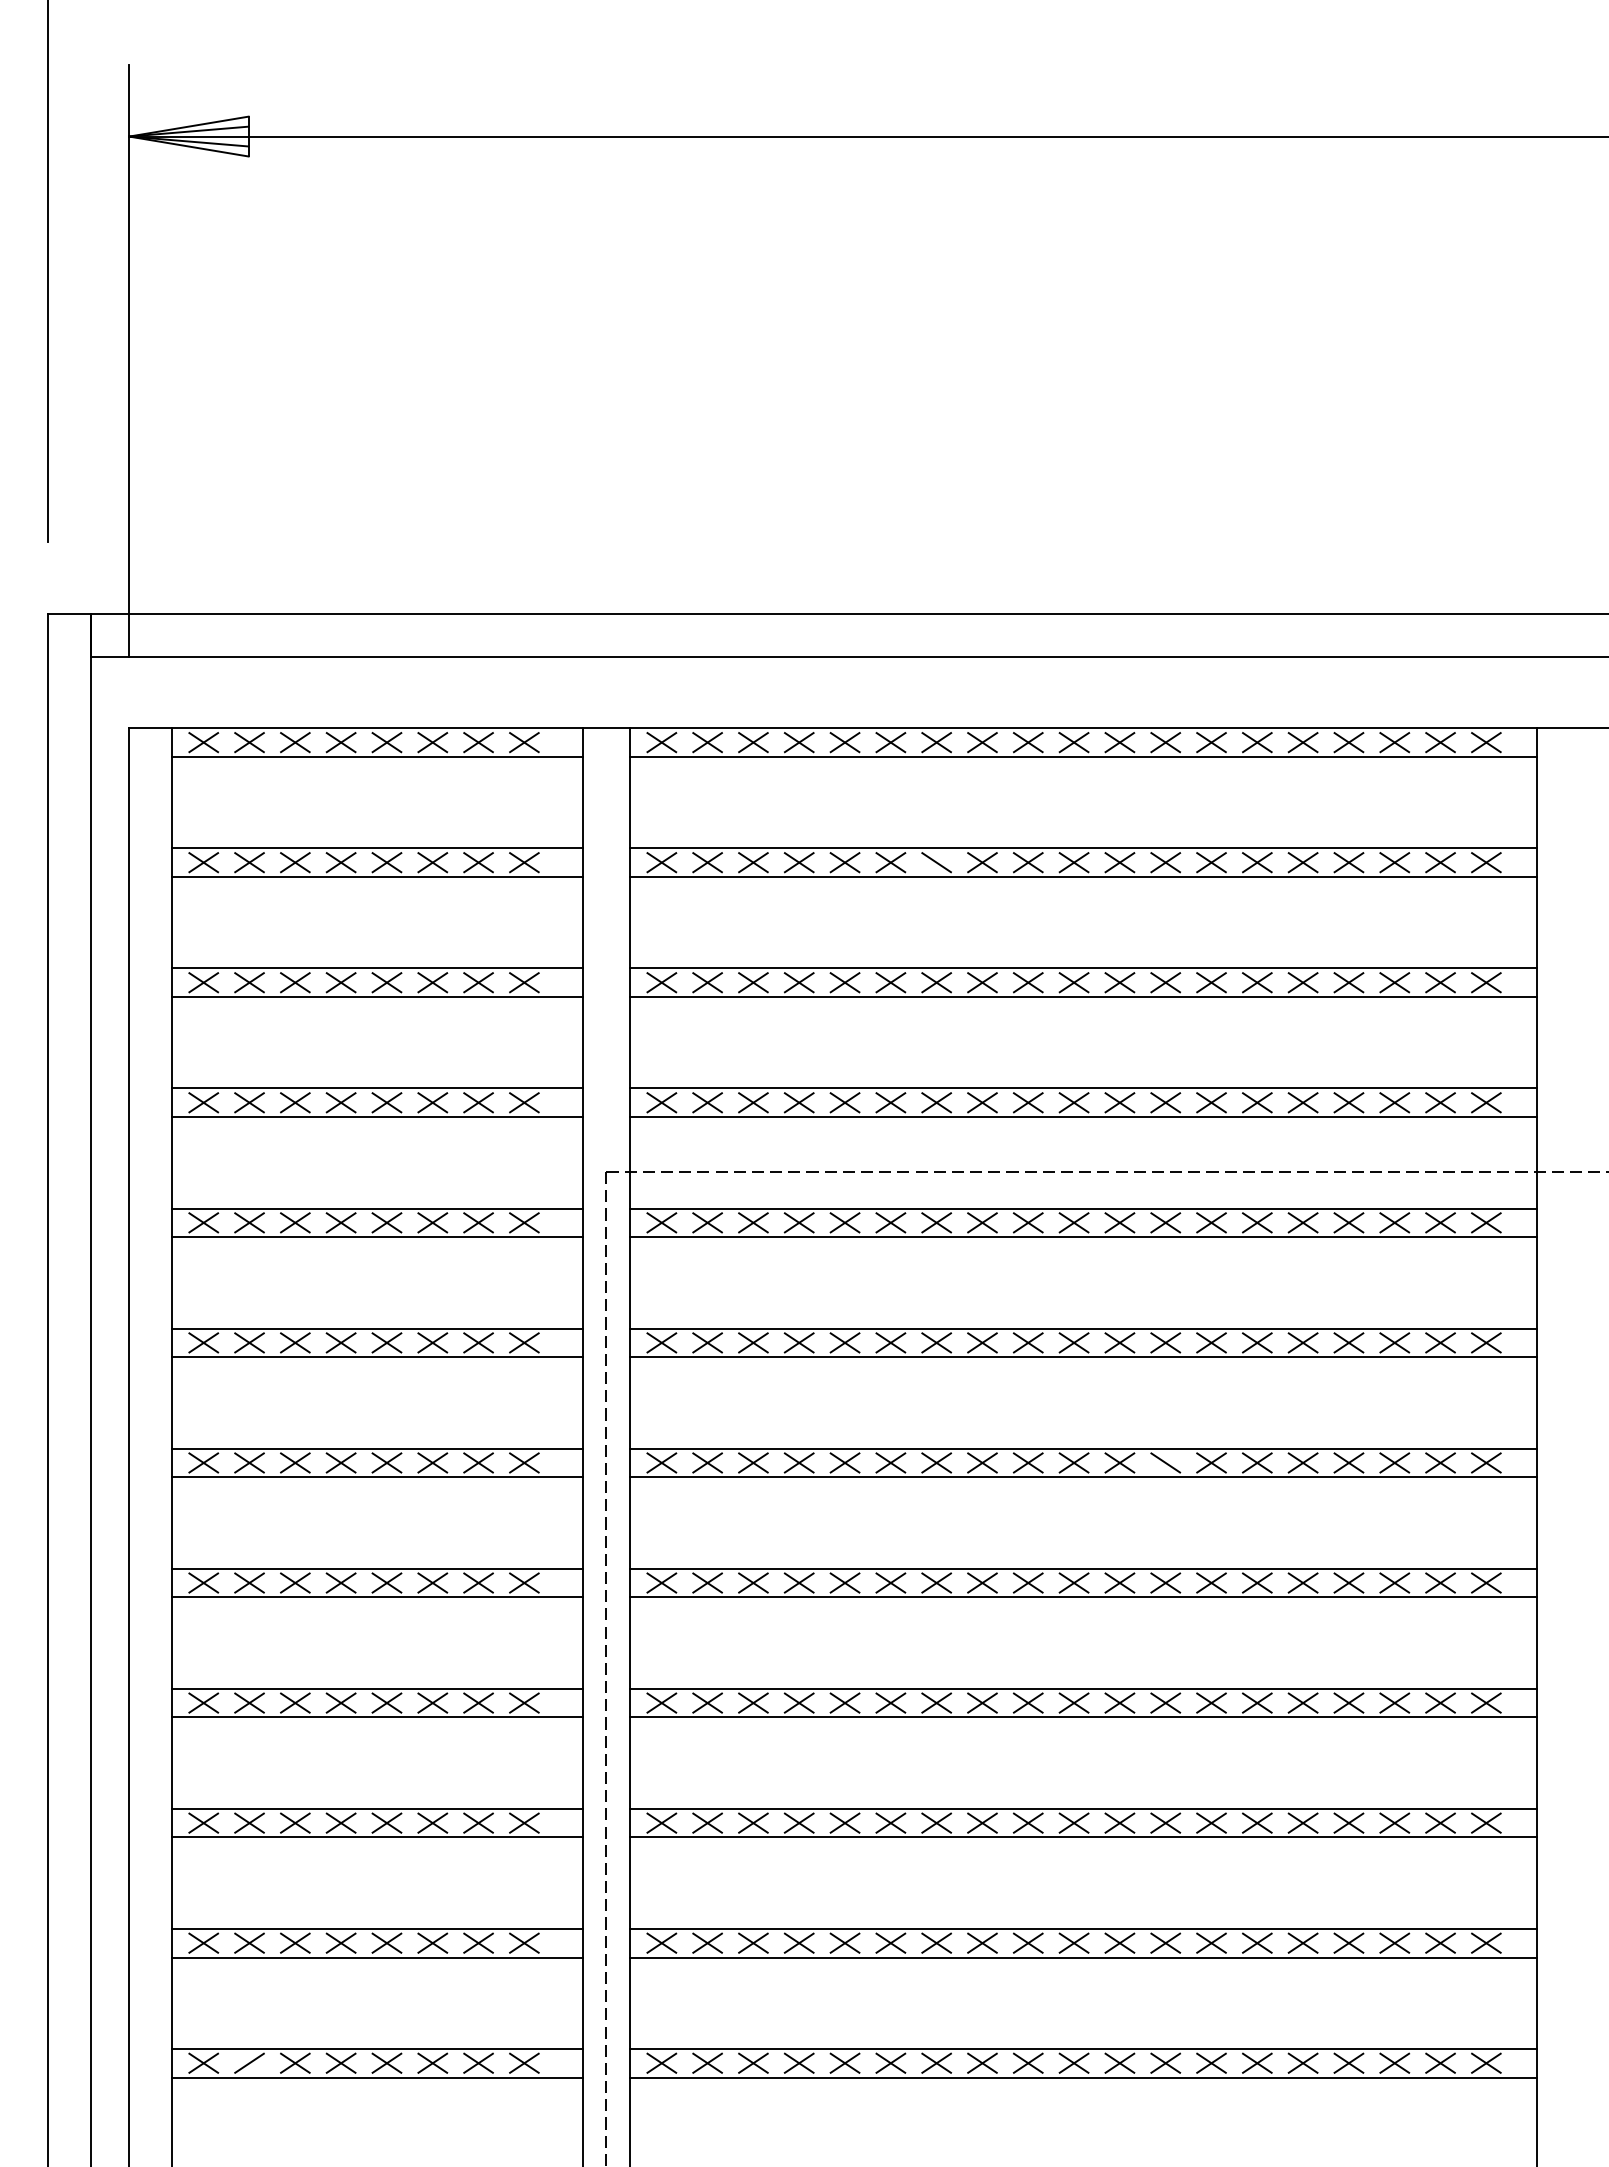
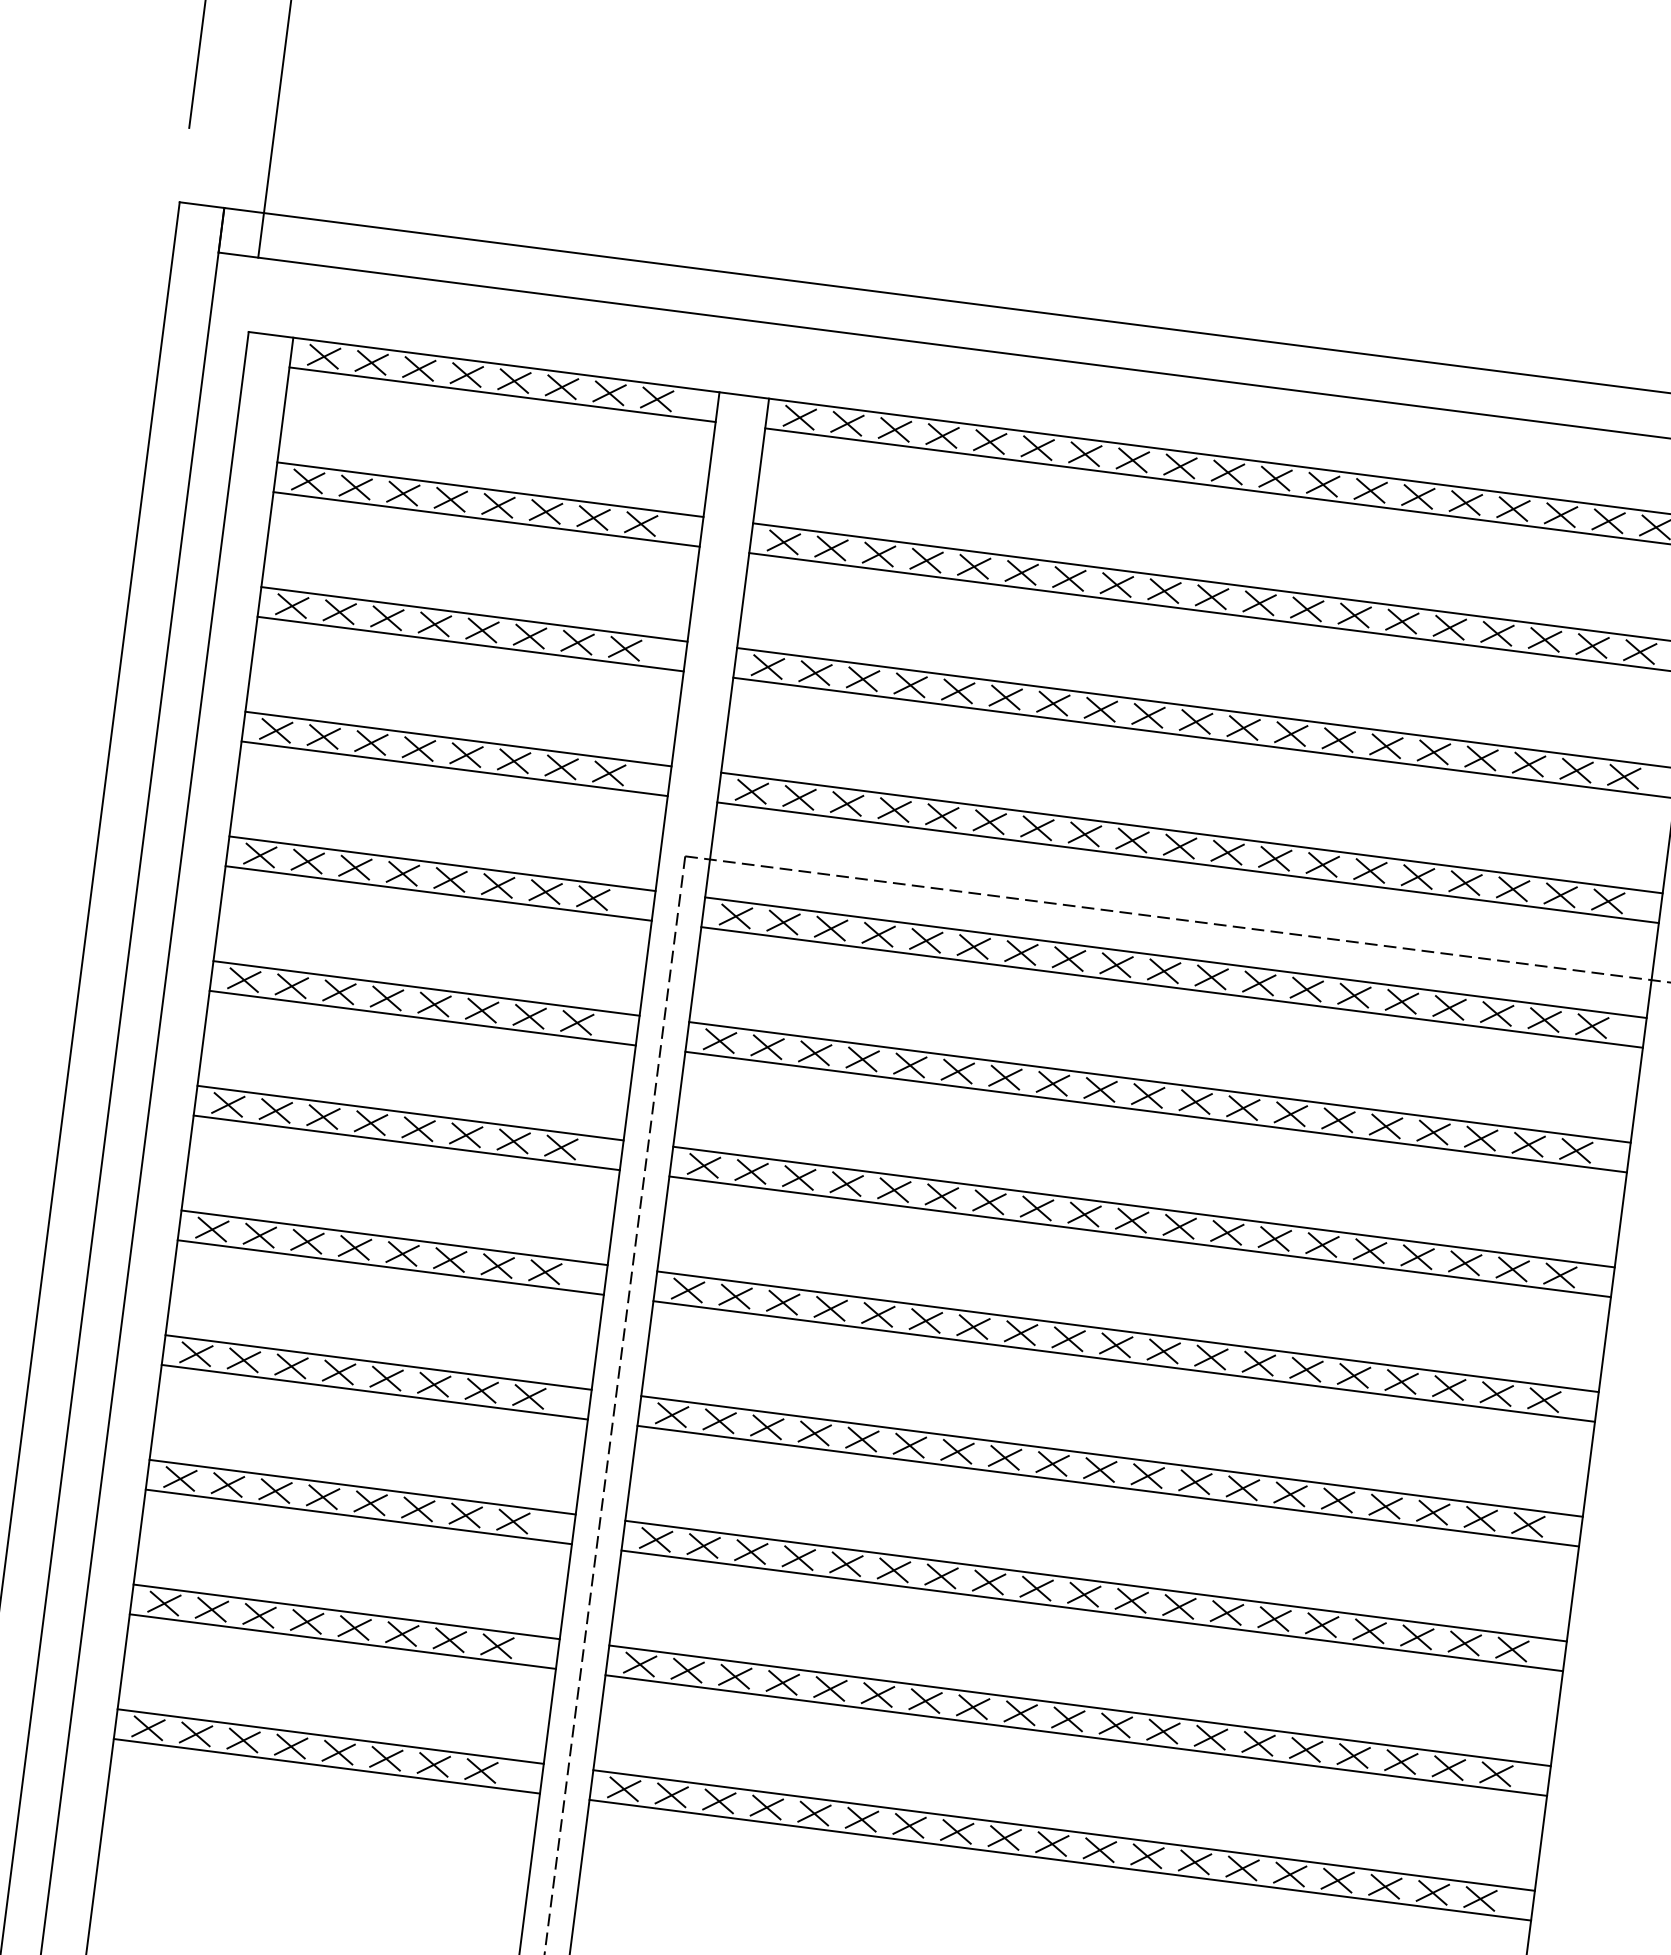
line: (936, 862) -> (1069, 578), added
line: (1165, 1462) -> (1227, 1232), added
line: (249, 2062) -> (196, 1733), added

